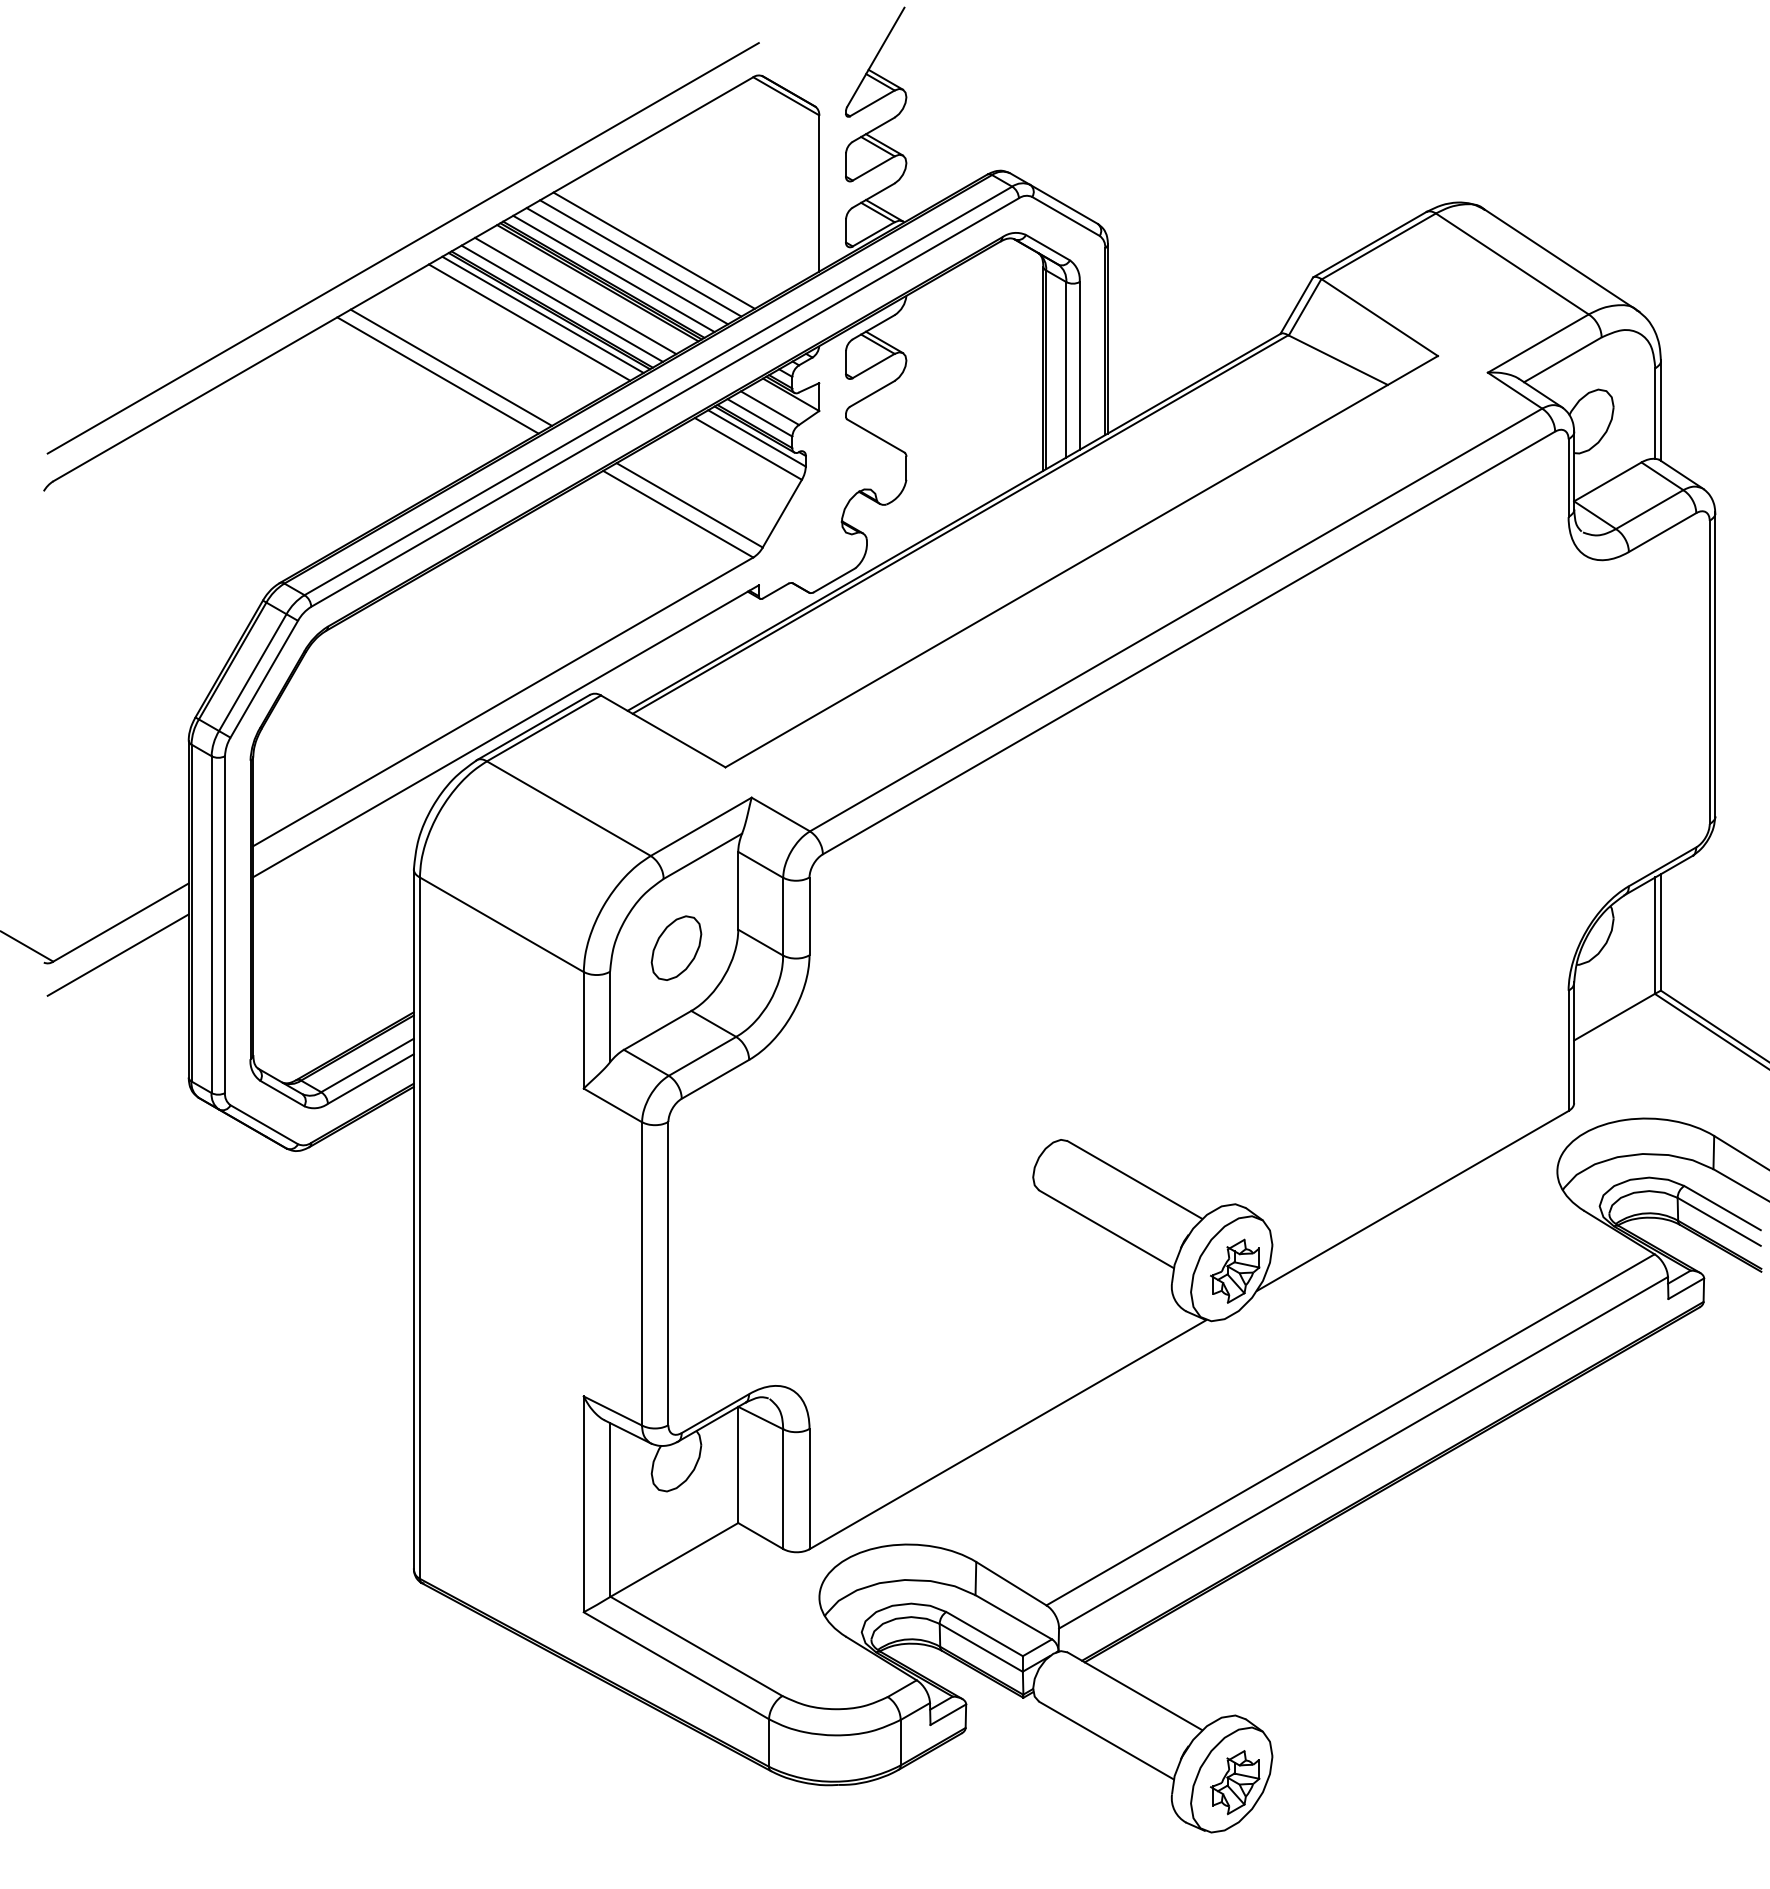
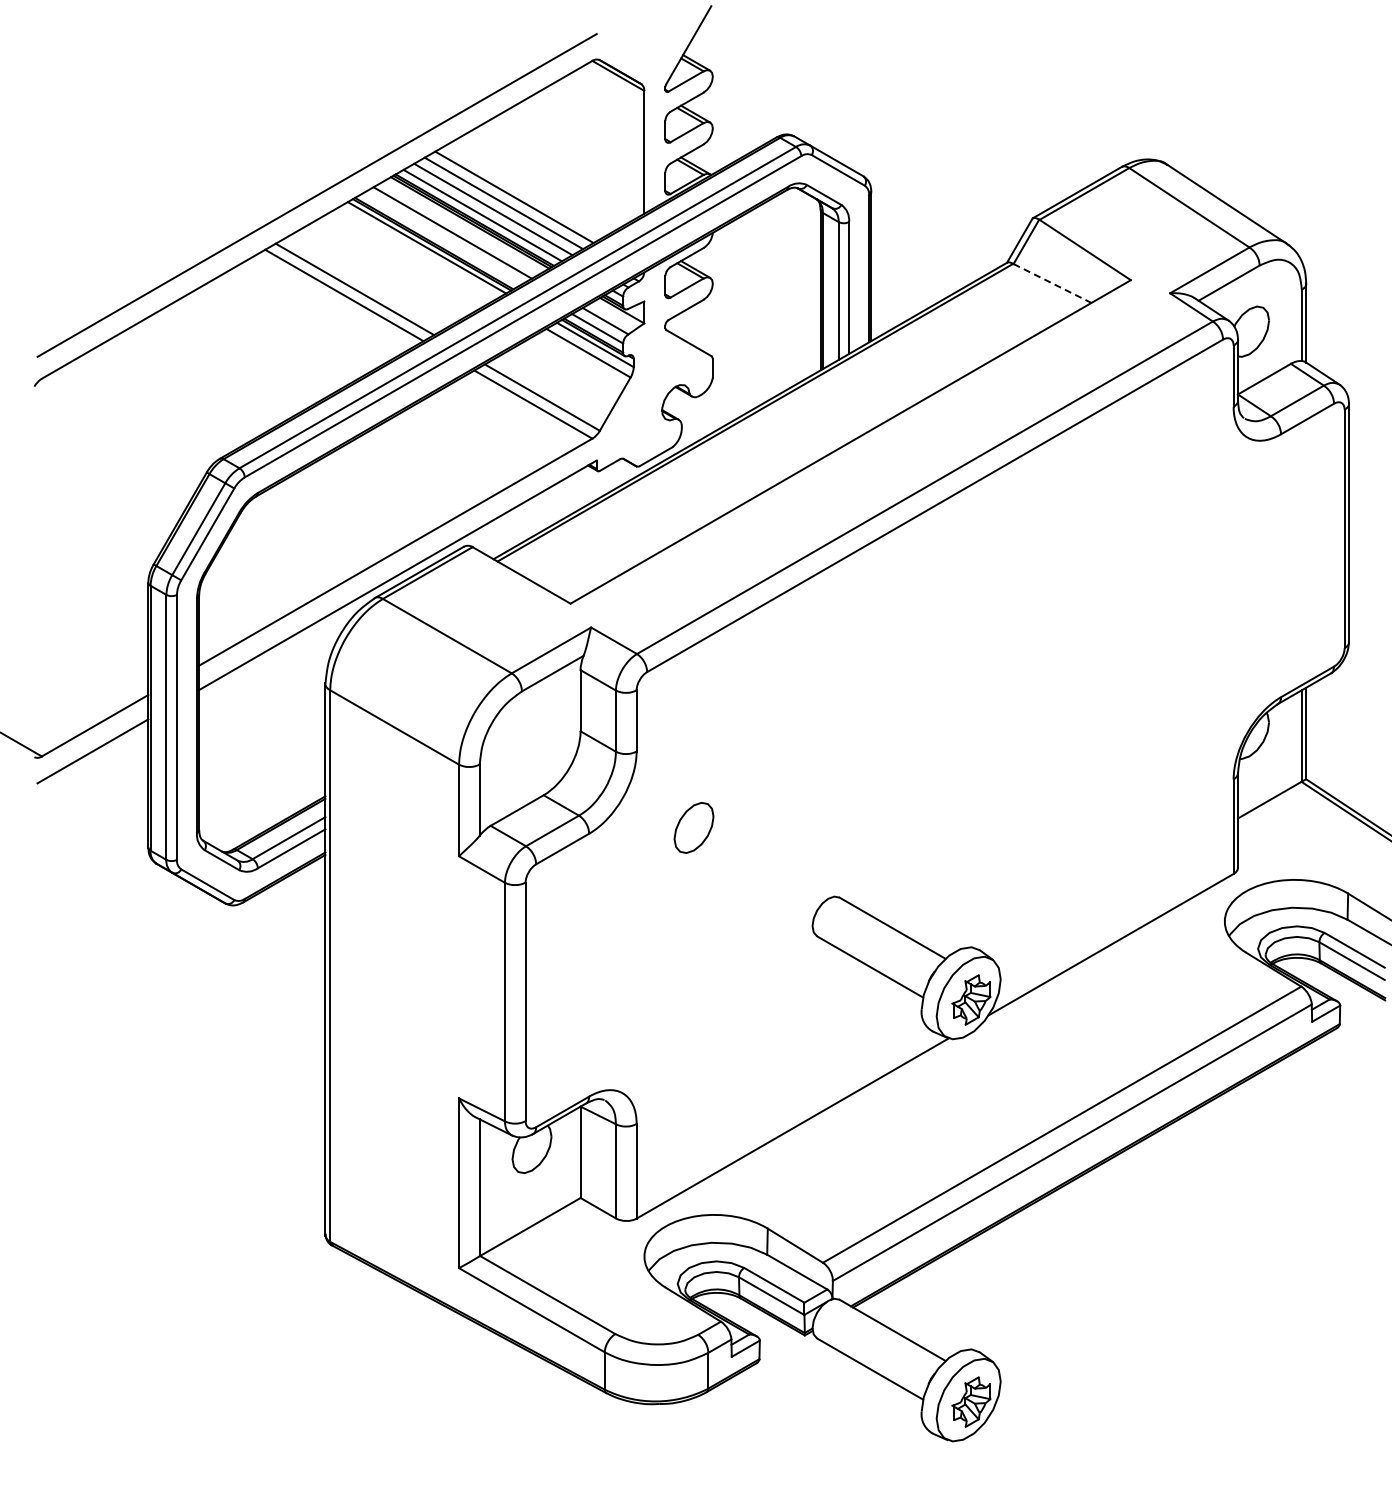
line: (562, 303) -> (442, 238), removed
line: (529, 322) -> (416, 253), removed
line: (1338, 360) -> (1052, 283), solid -> dashed
part: (675, 947) -> (693, 827), moved

